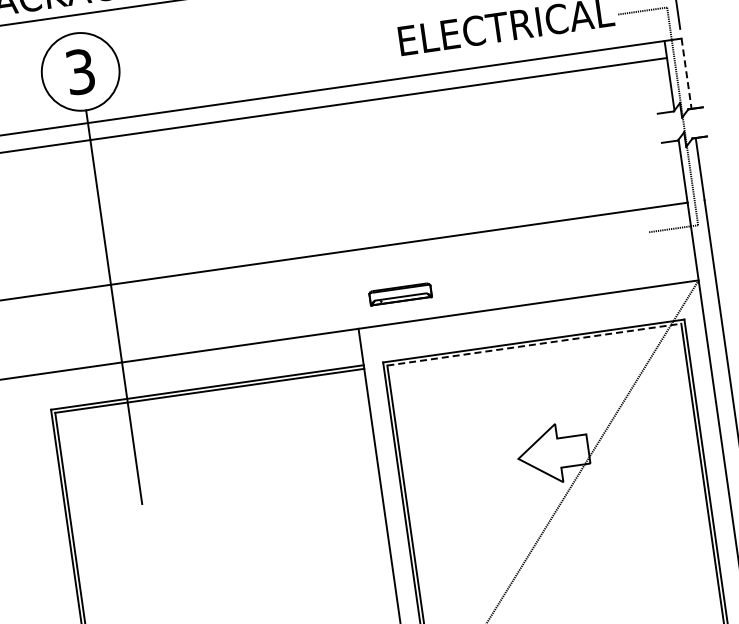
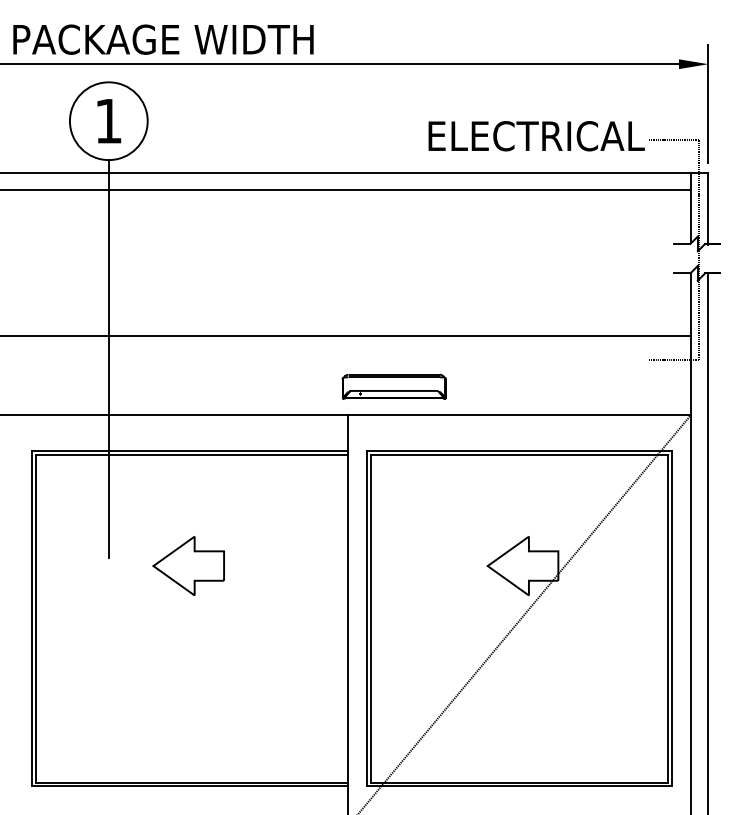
text: (80, 72) -> (108, 121), 3 -> 1
line: (686, 74) -> (708, 209), dashed -> solid
part: (399, 294) -> (393, 386), size x1.67
line: (535, 344) -> (520, 455), dashed -> solid
part: (222, 500) -> (188, 565), added

